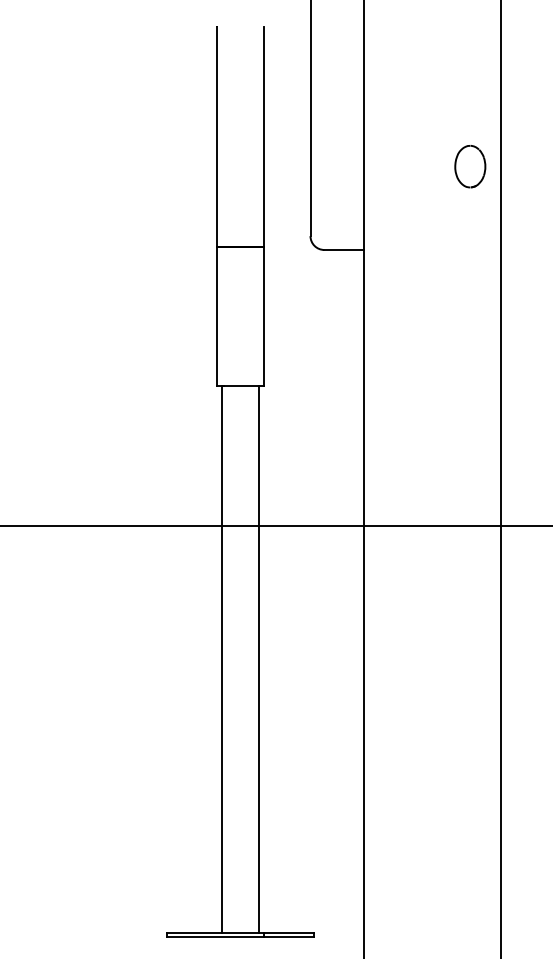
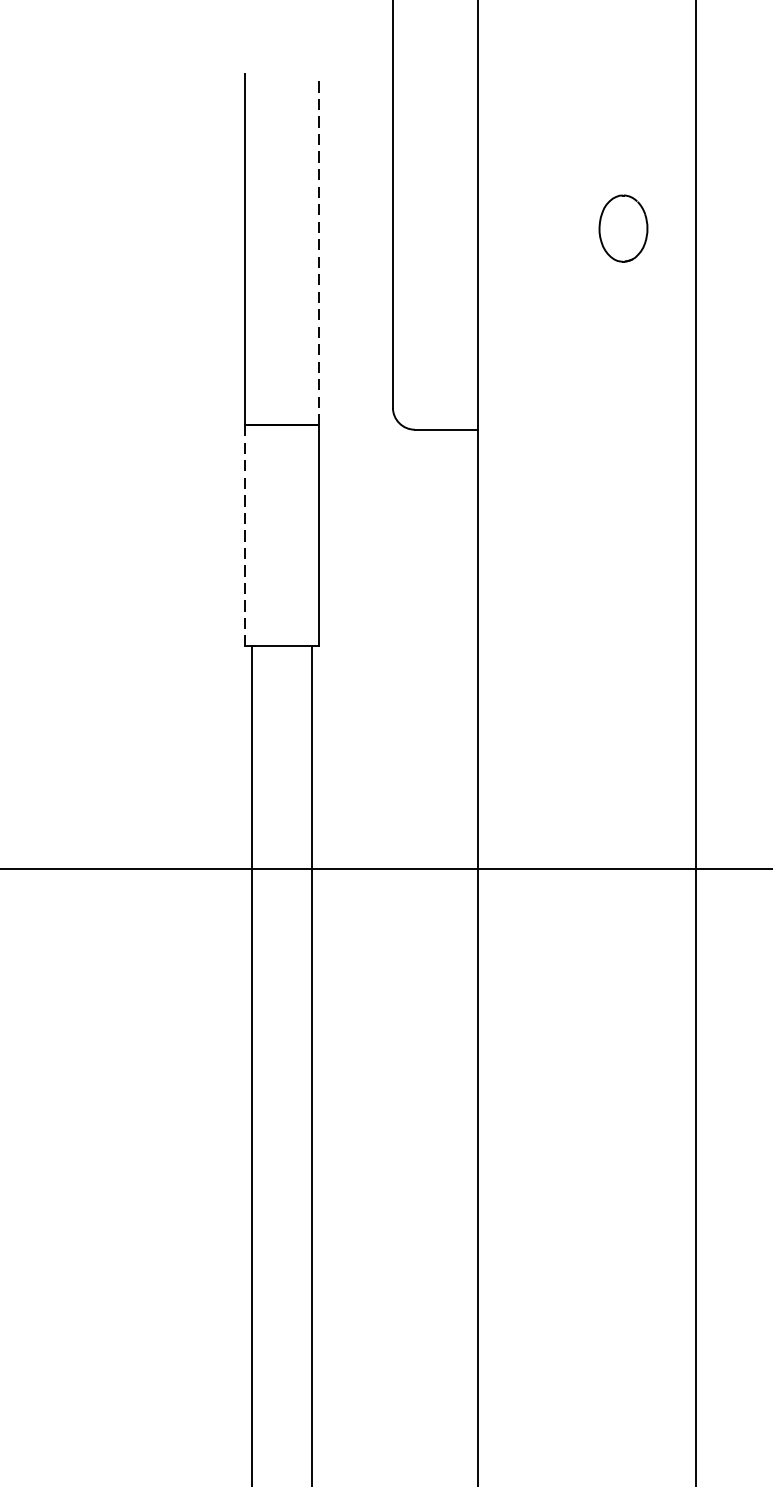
line: (264, 136) -> (319, 249), solid -> dashed
part: (470, 166) -> (623, 228), moved
line: (217, 317) -> (244, 537), solid -> dashed

